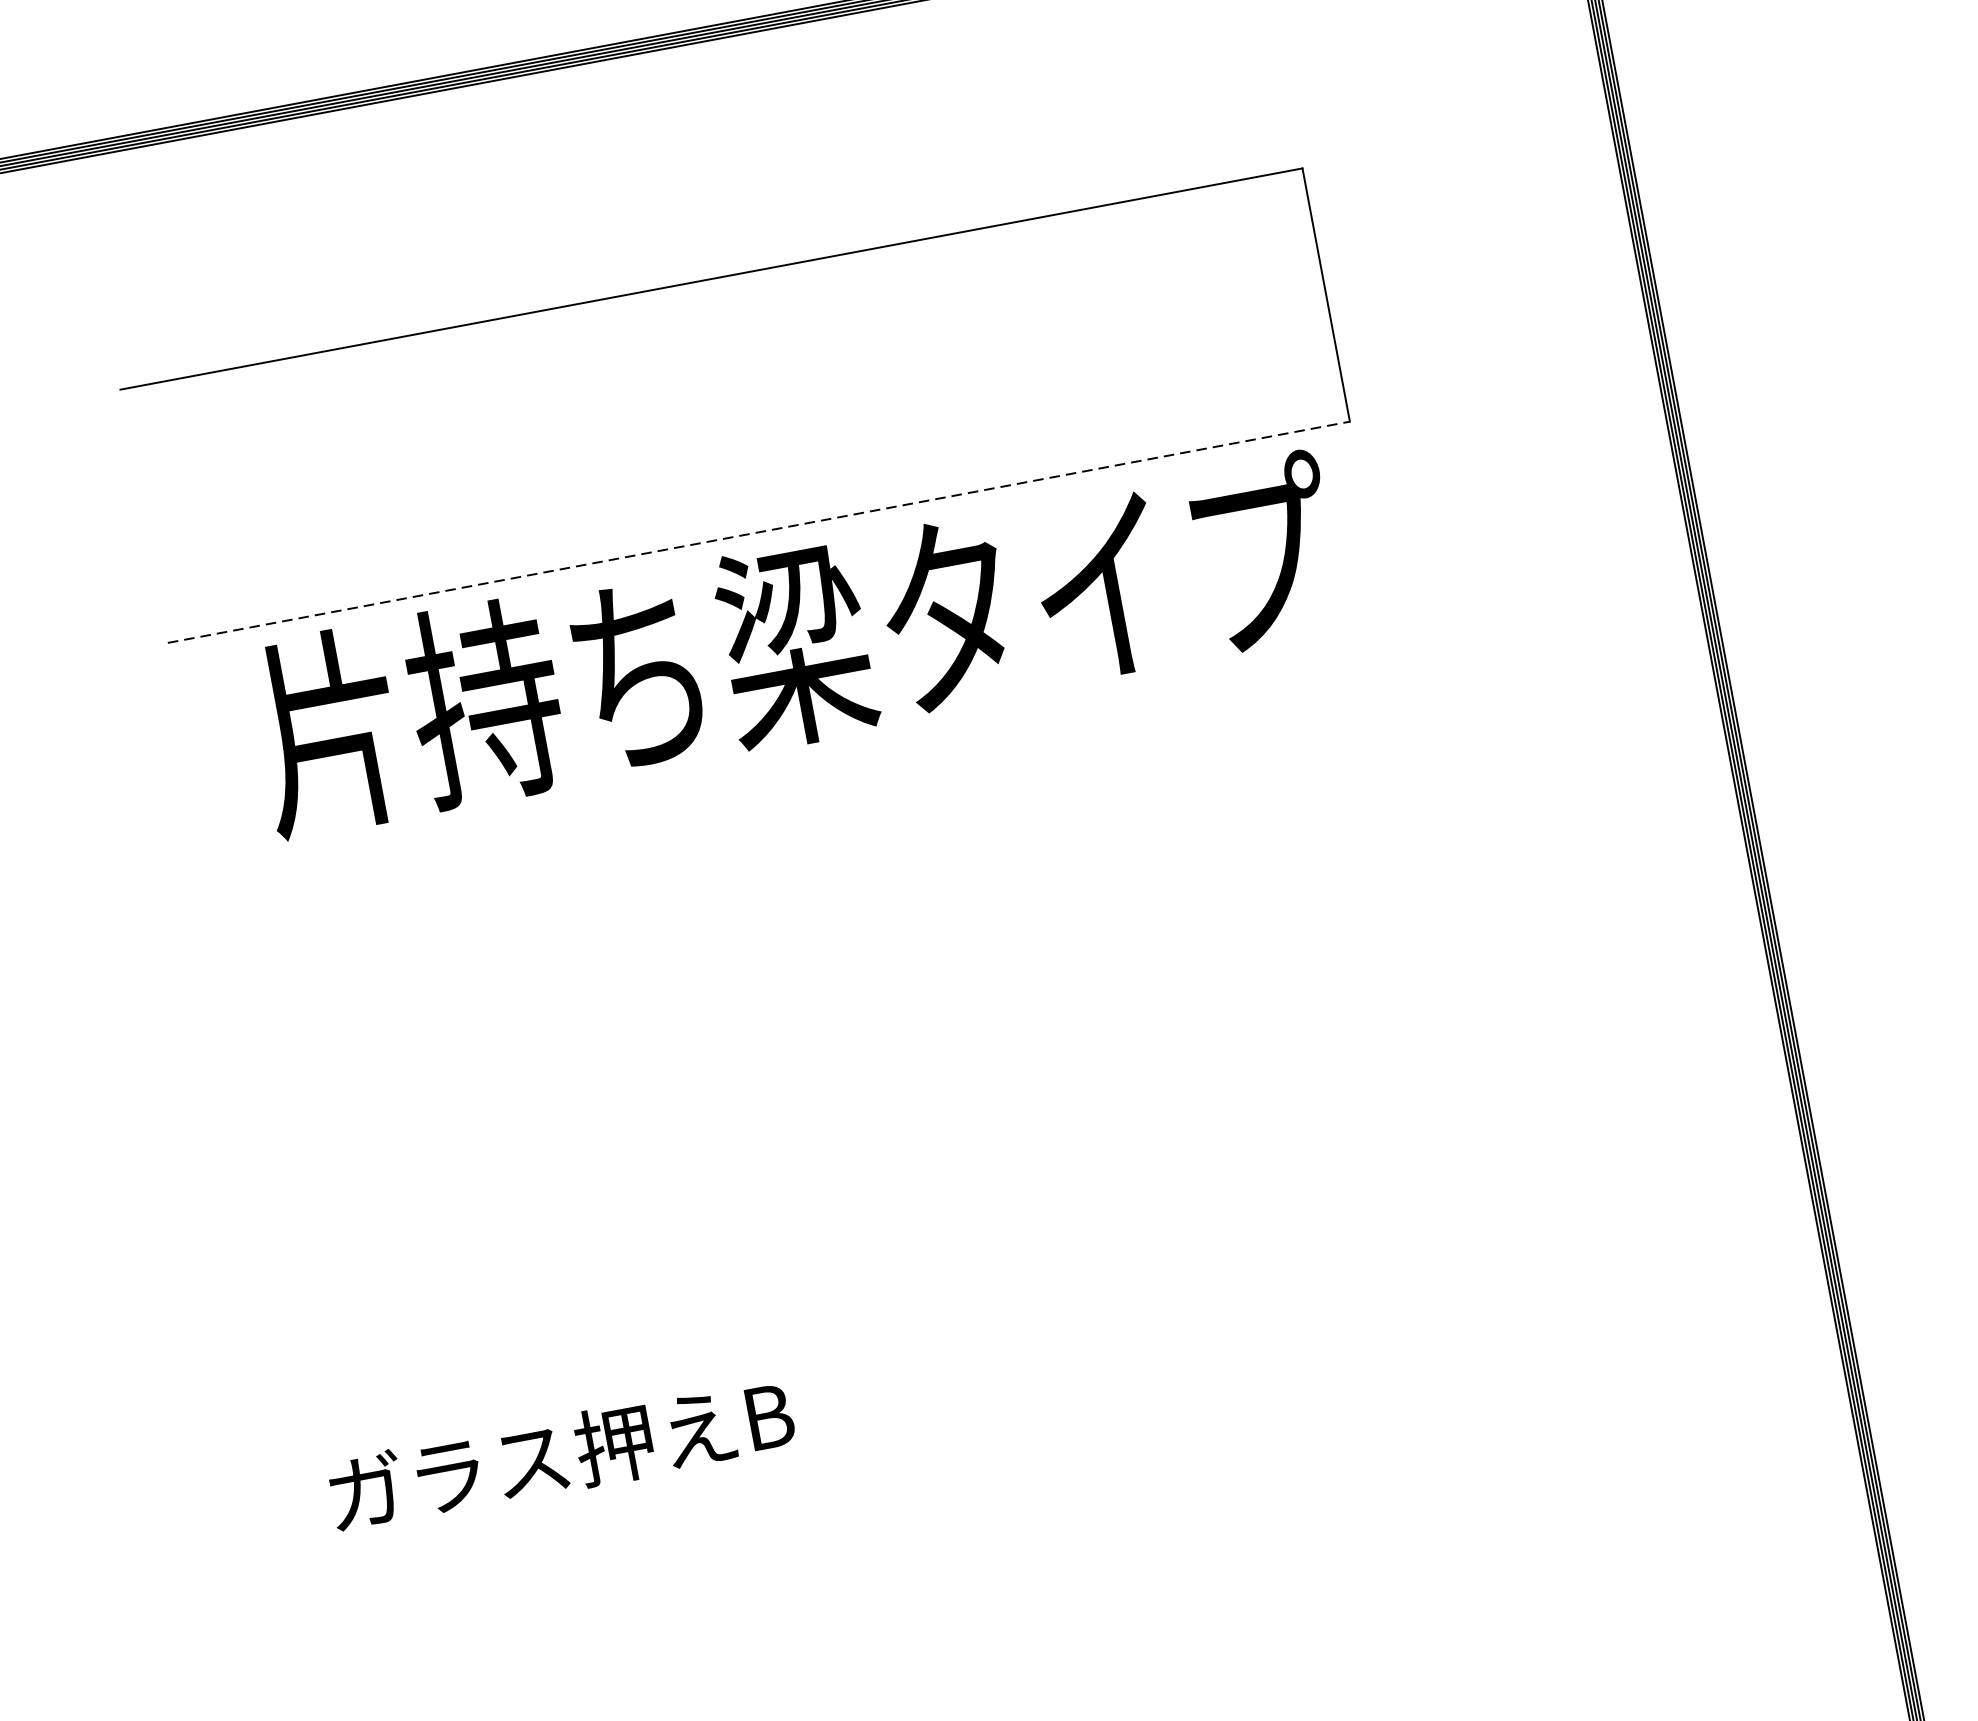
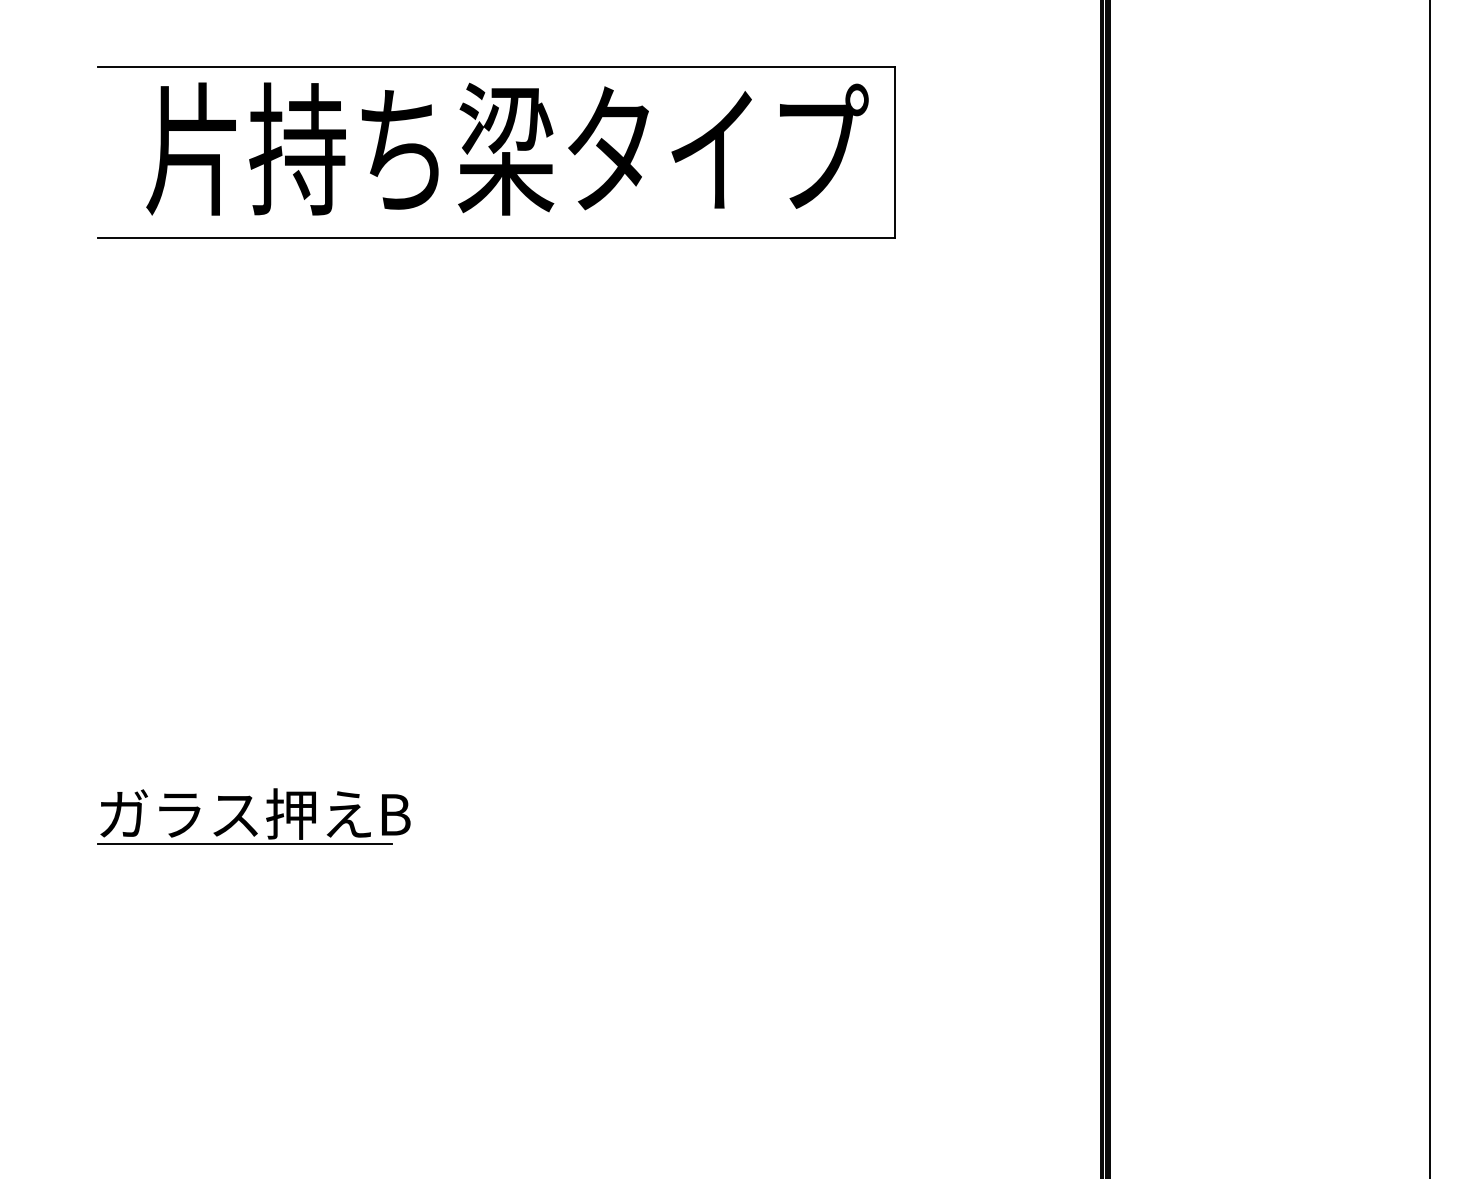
line: (759, 531) -> (496, 237), dashed -> solid
text: (796, 643) -> (507, 148), moved
line: (553, 1501) -> (244, 843), added

